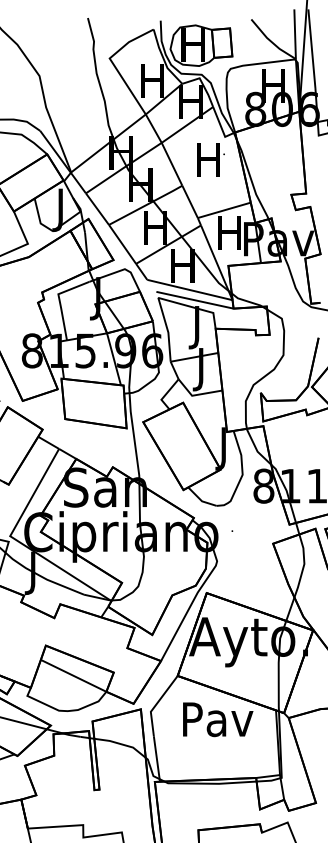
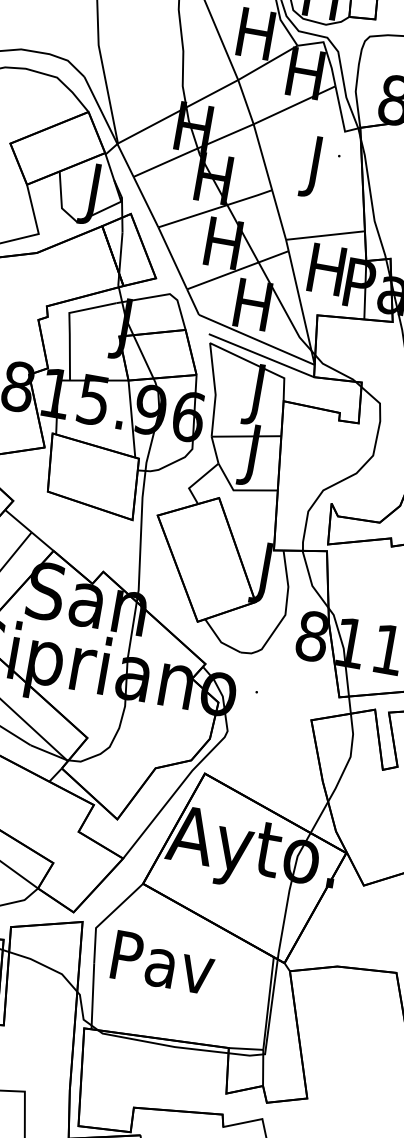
text: (208, 164) -> (314, 166), H -> J
text: (218, 719) -> (163, 962), moved

